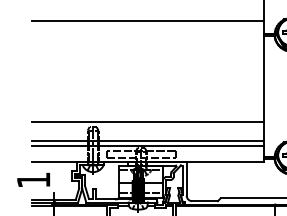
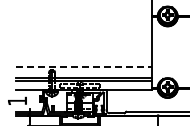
line: (147, 21) -> (83, 8), removed
line: (148, 120) -> (84, 66), solid -> dashed

